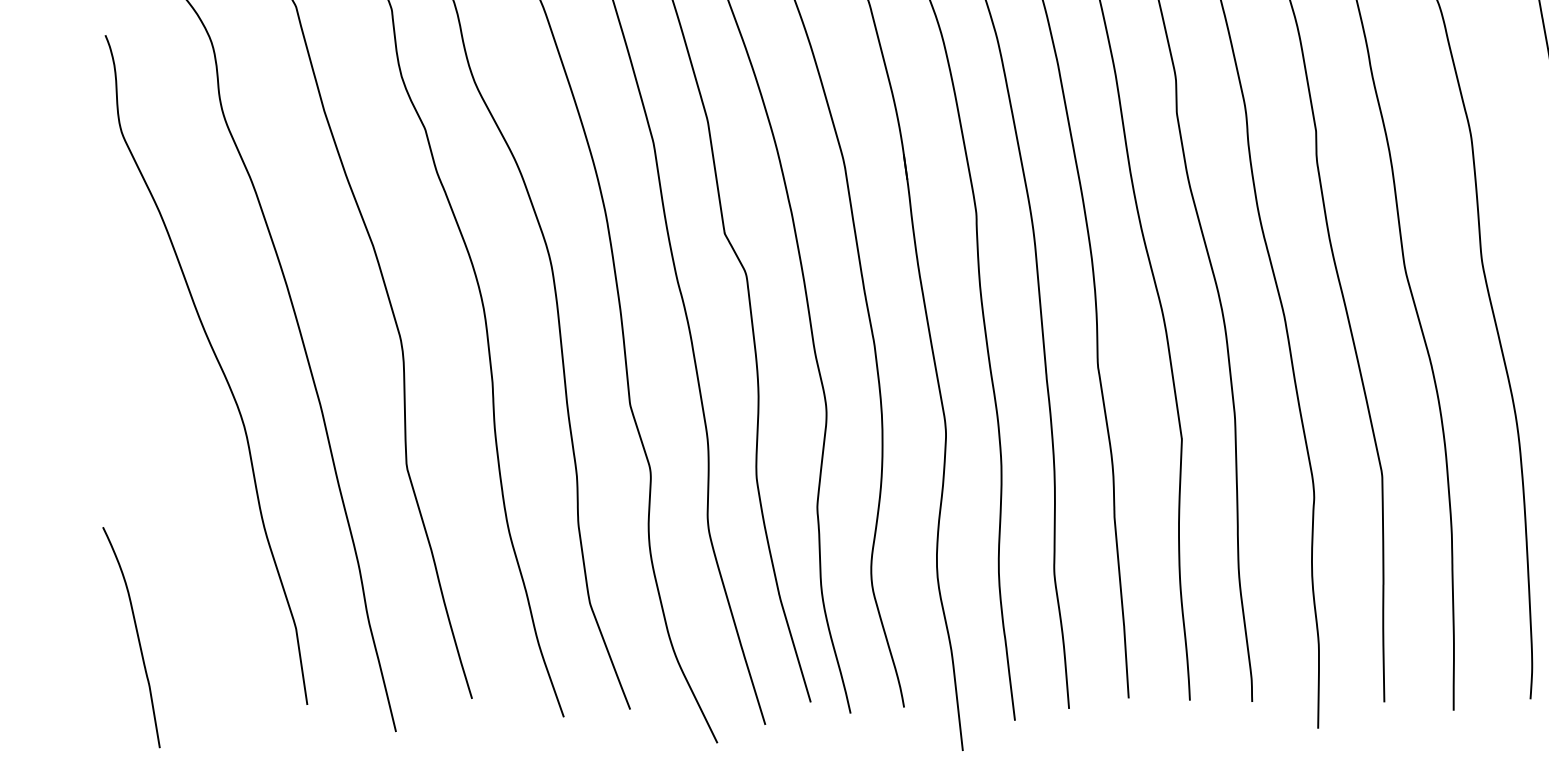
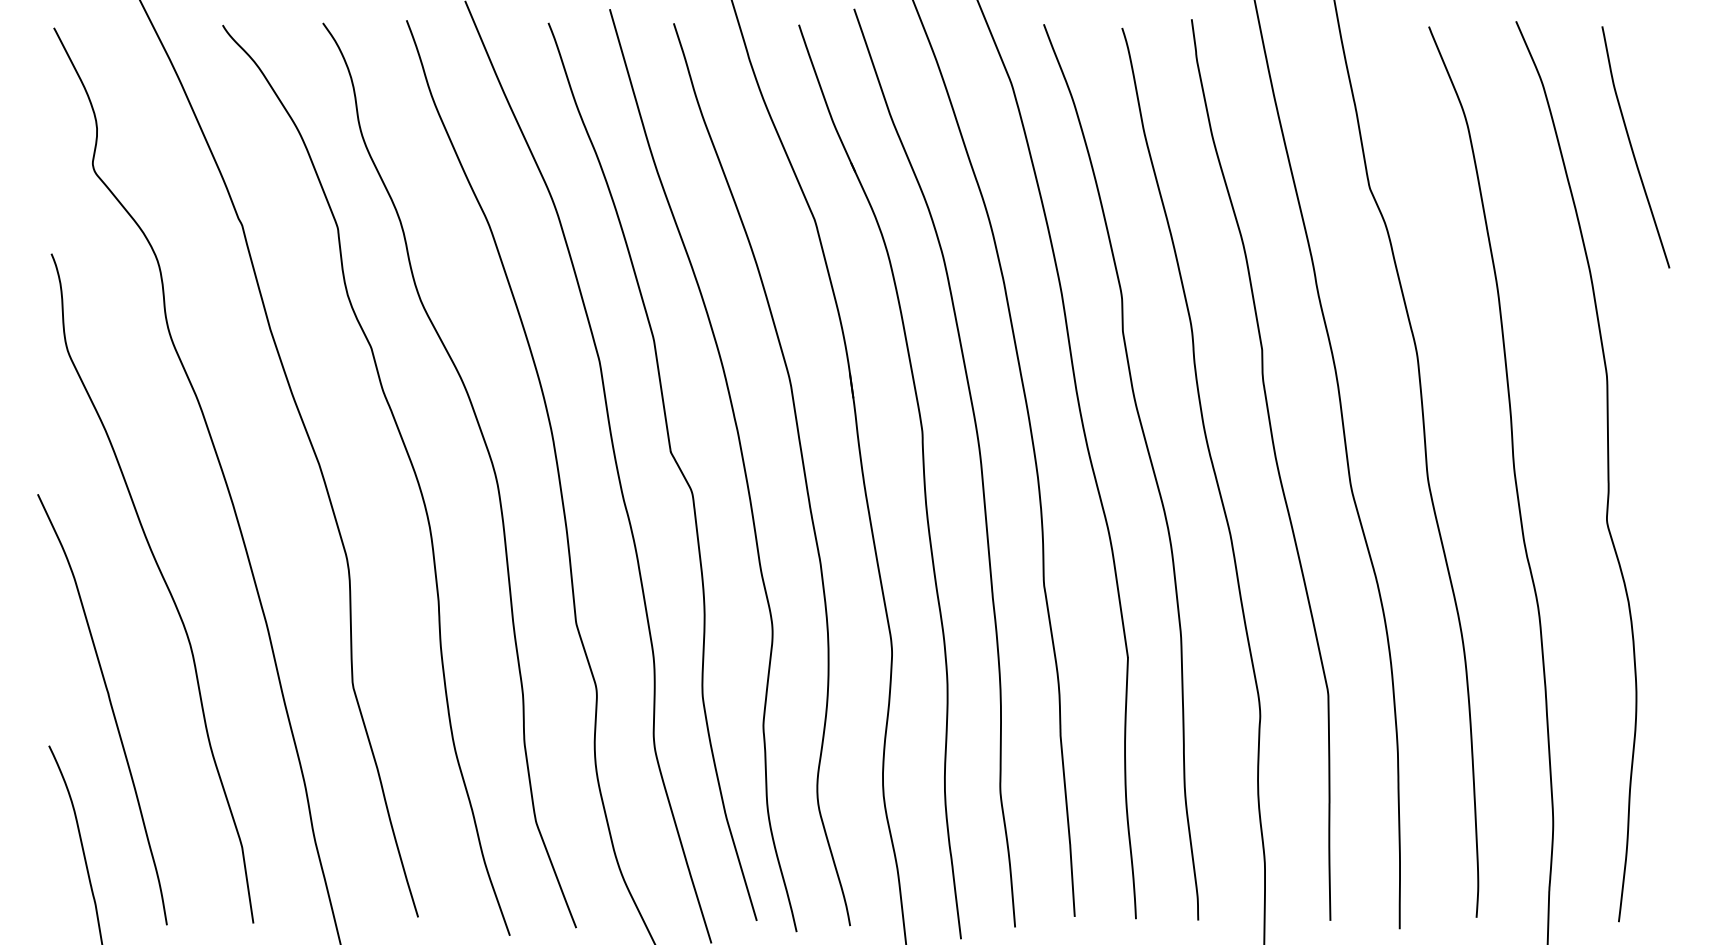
curve: (164, 487) -> (110, 706), added

